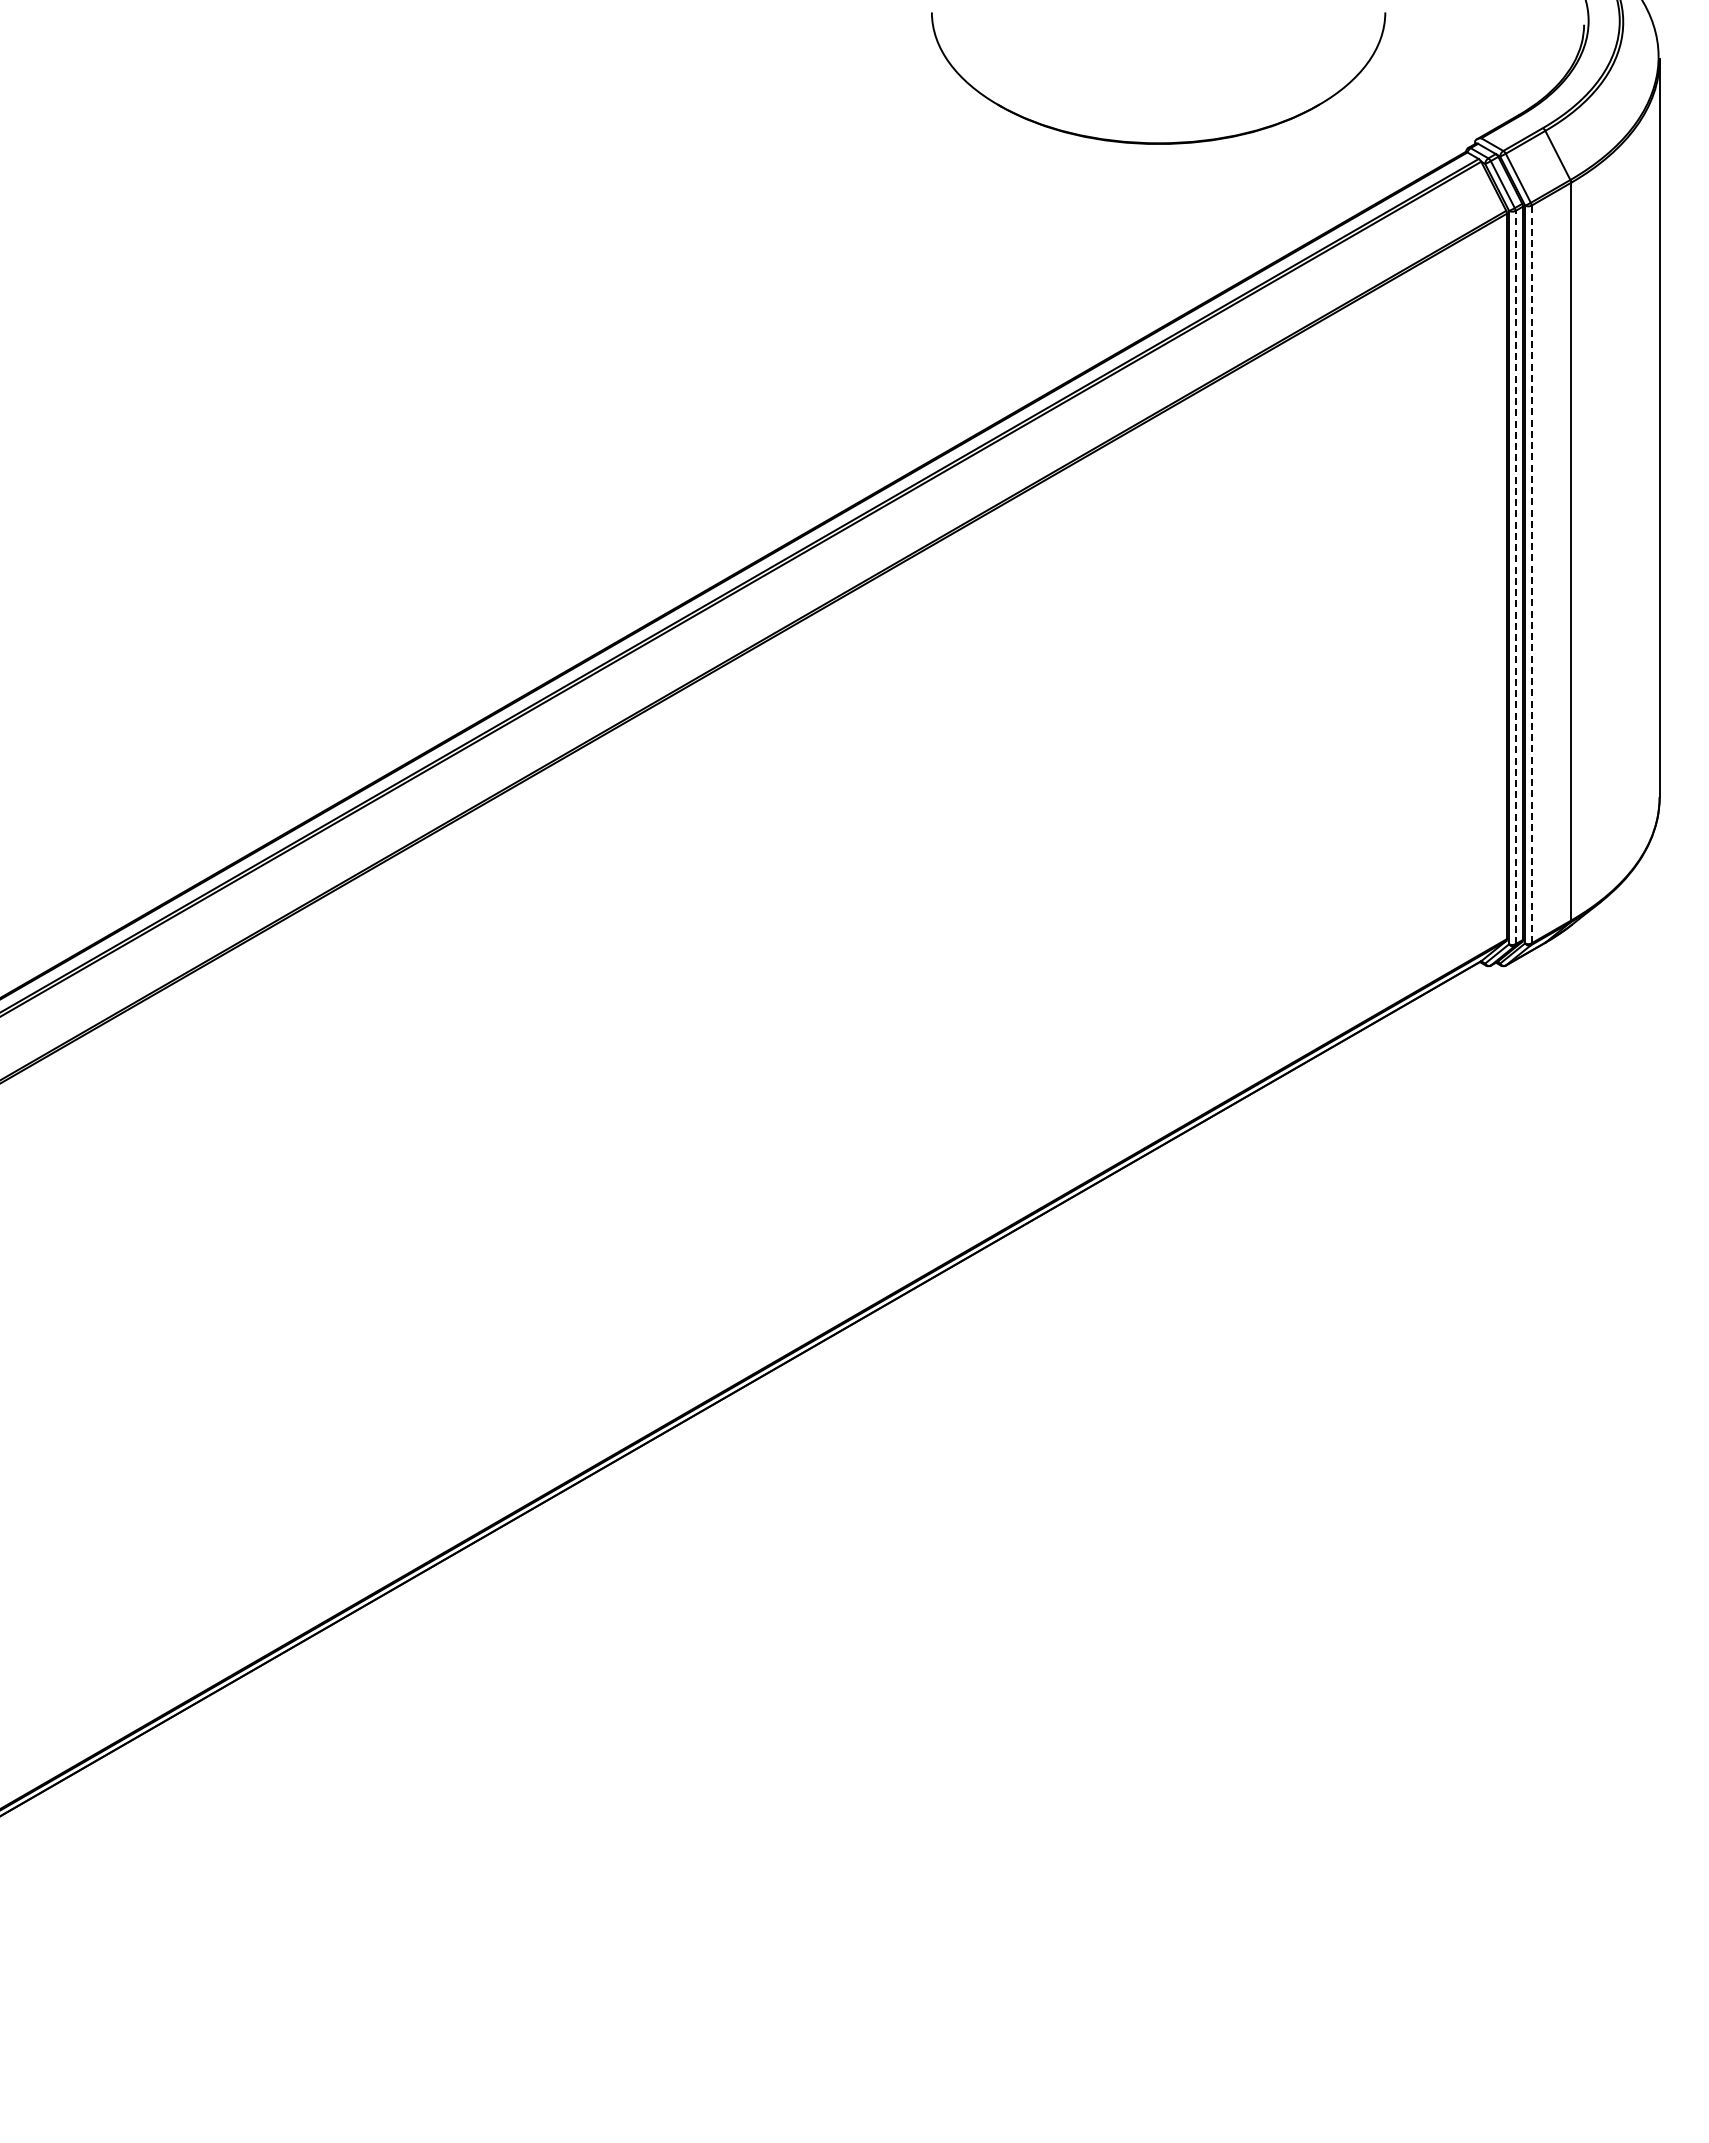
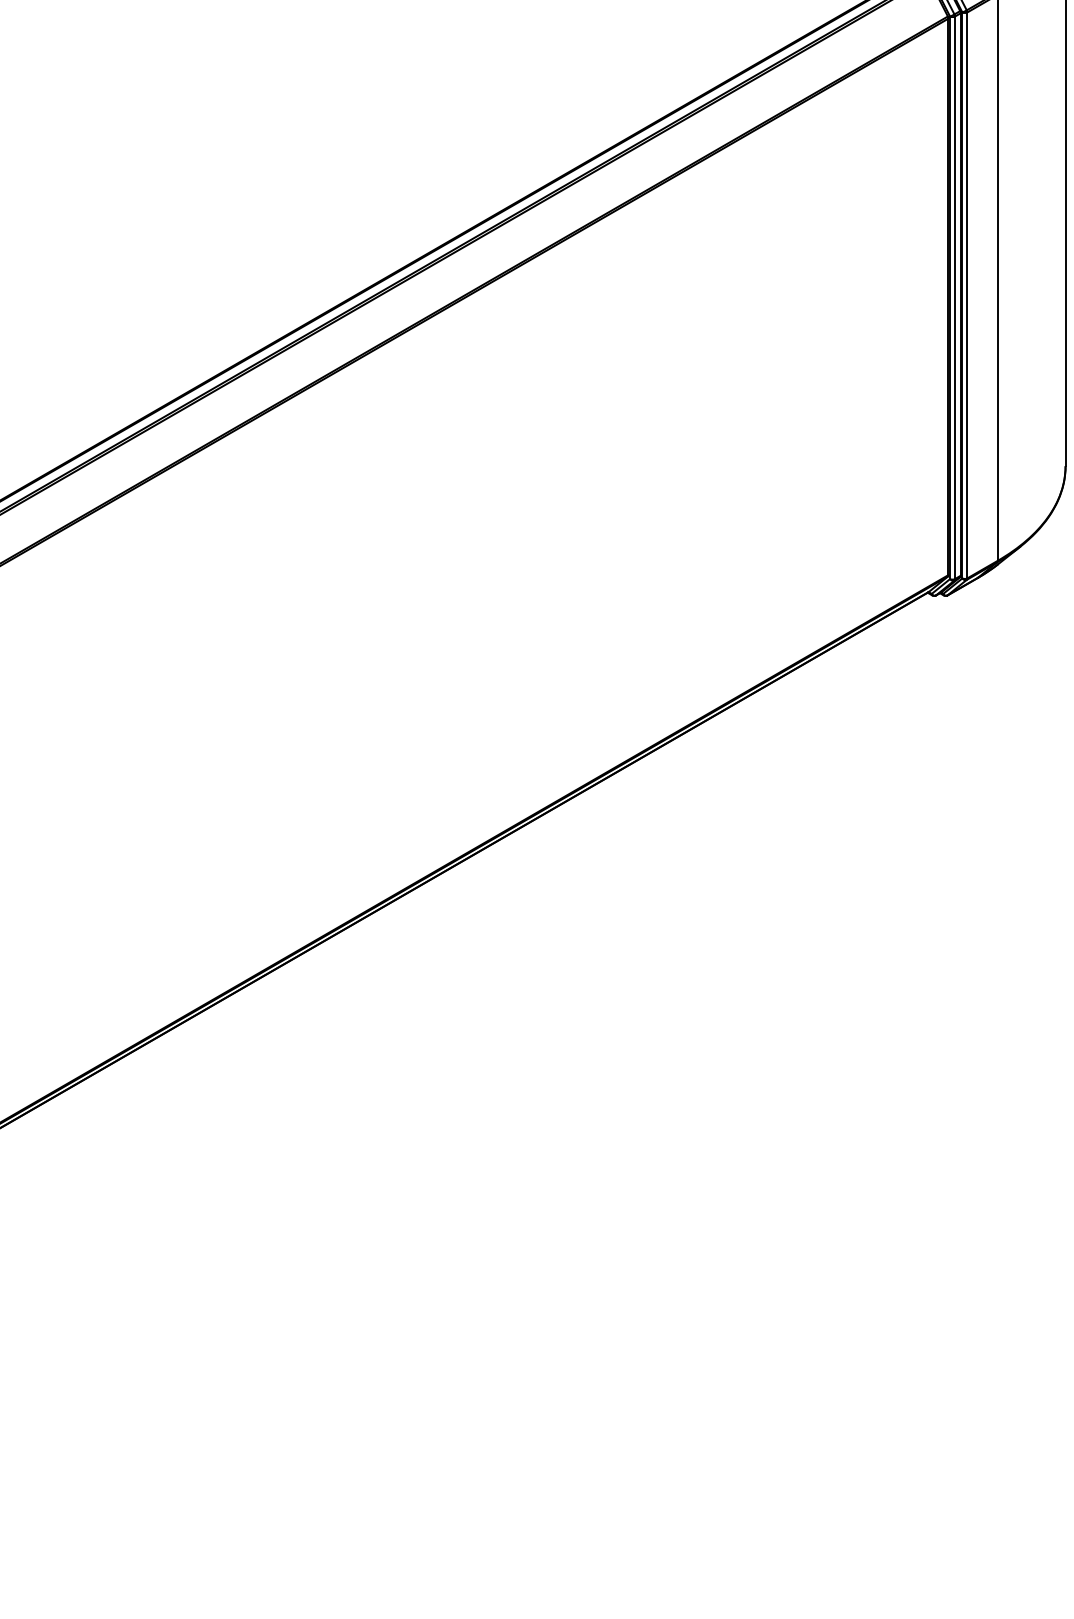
line: (1531, 574) -> (967, 295), dashed -> solid
line: (1515, 577) -> (954, 297), dashed -> solid

